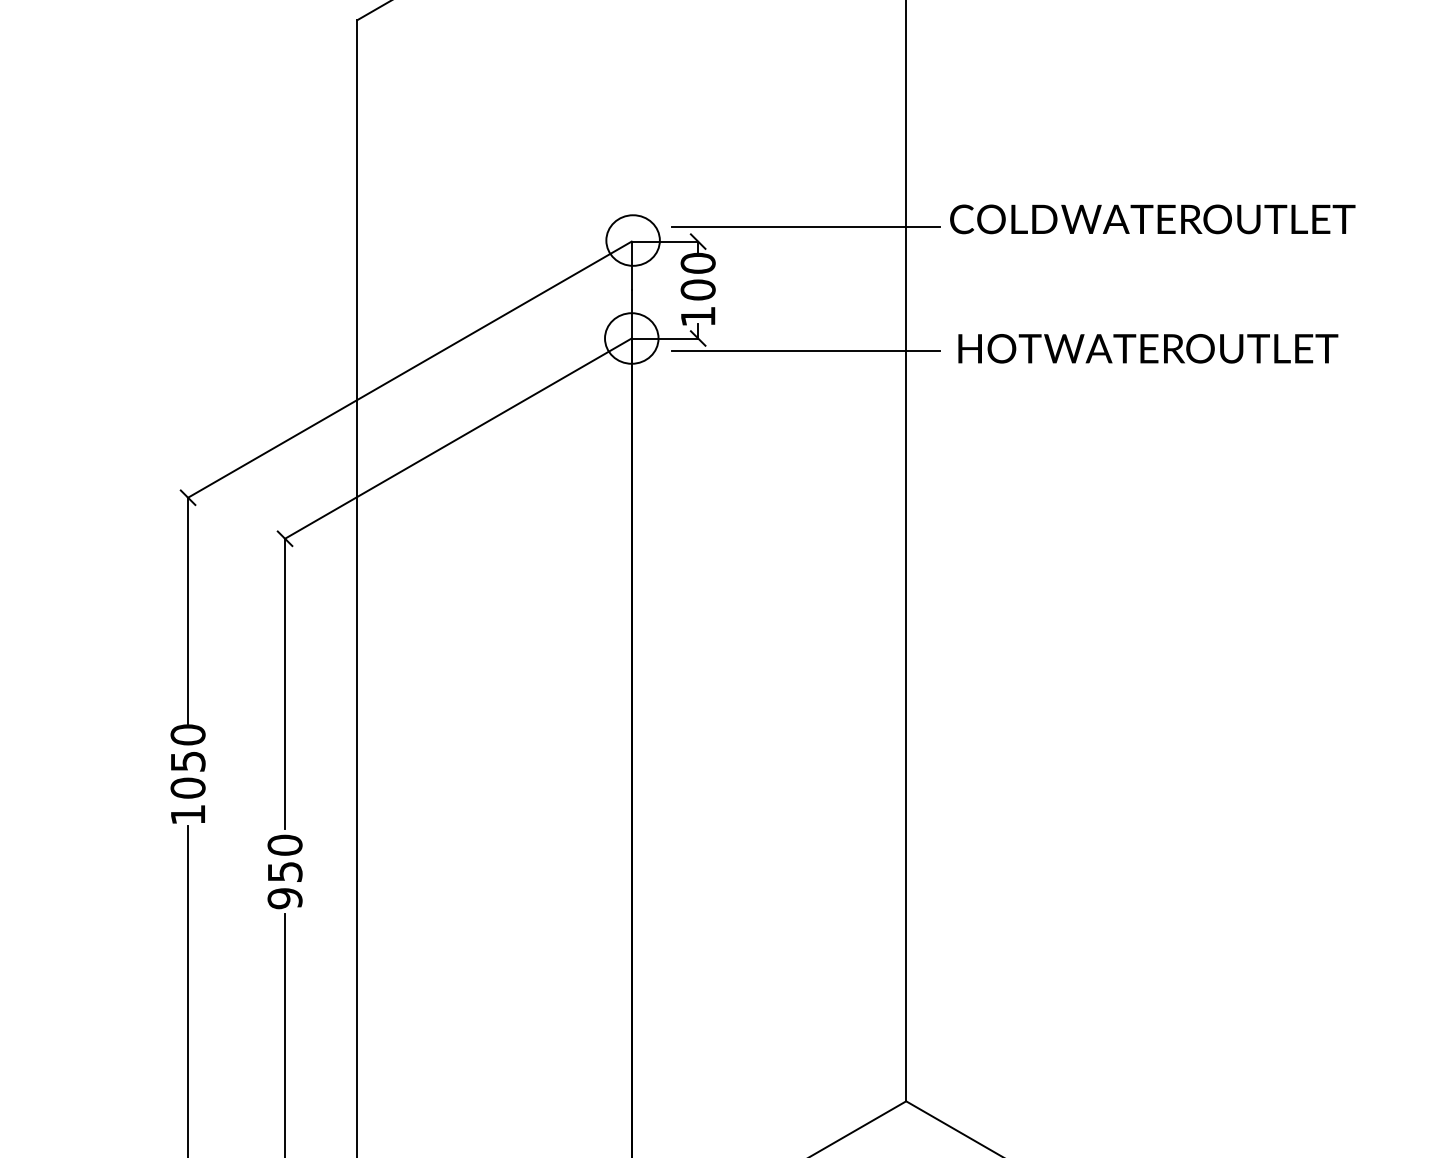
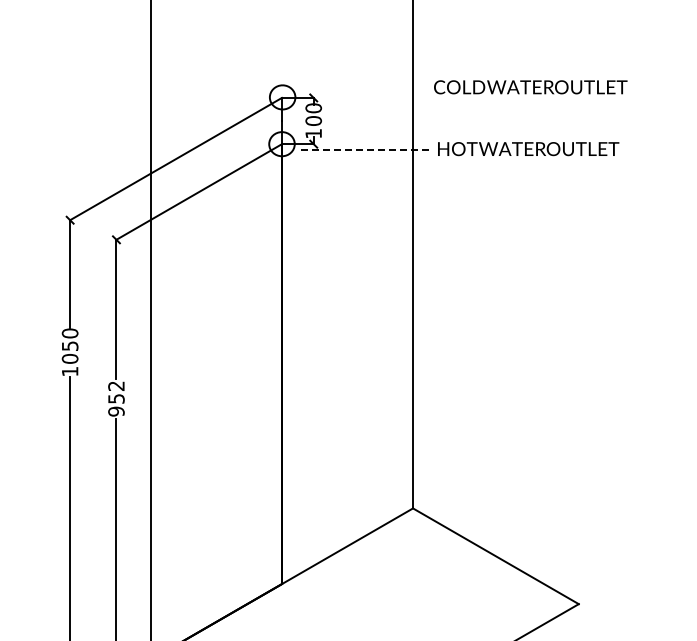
line: (804, 228) -> (364, 91), removed
line: (806, 351) -> (365, 150), solid -> dashed
text: (285, 845) -> (116, 386), 950 -> 952

